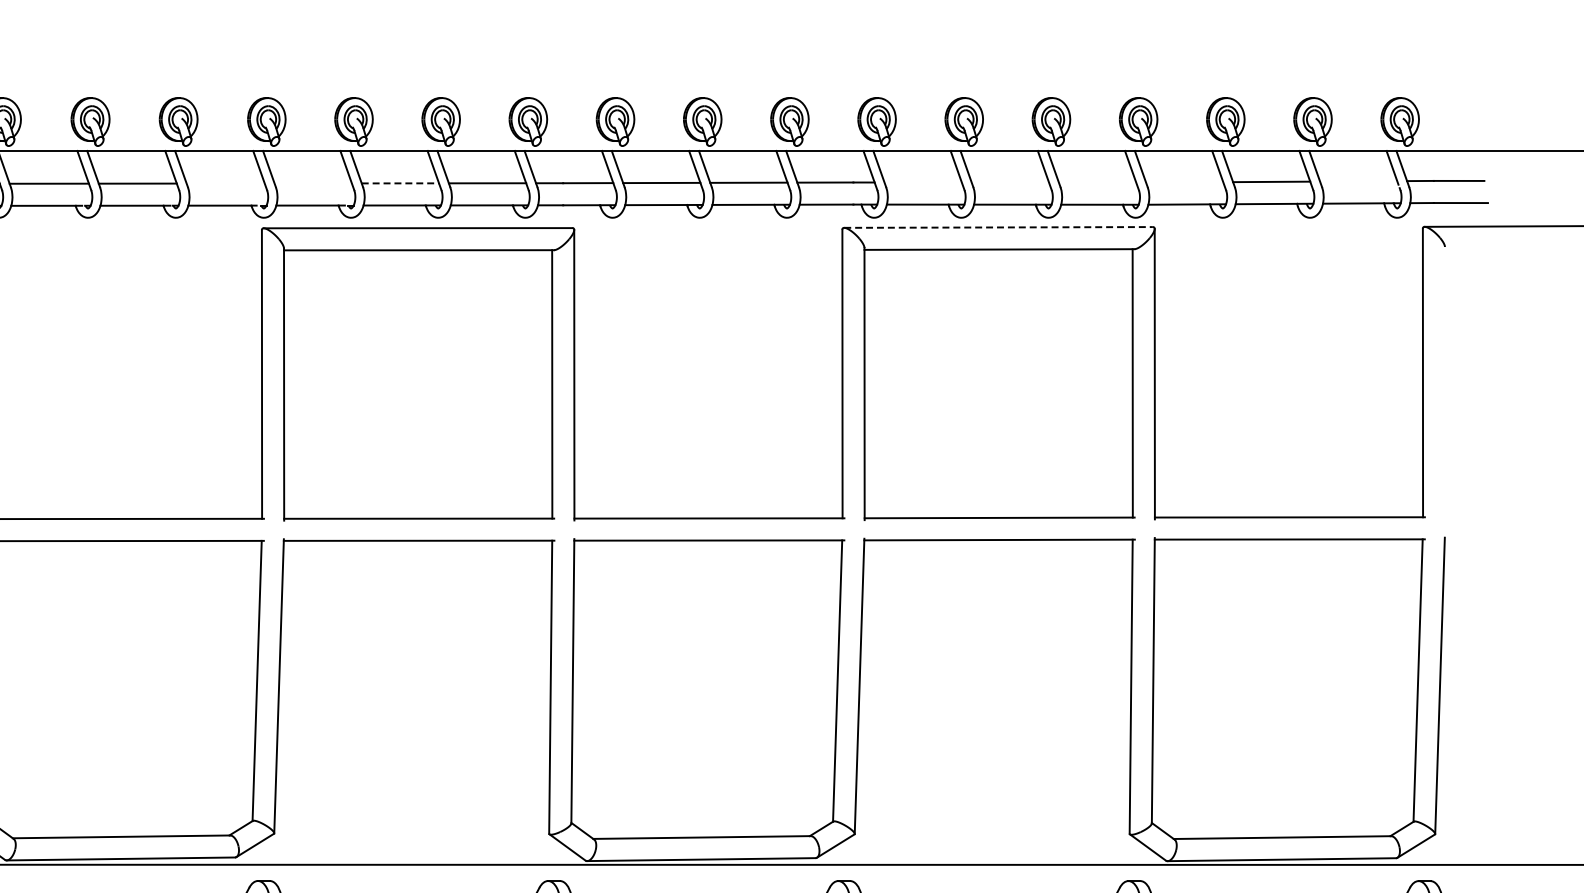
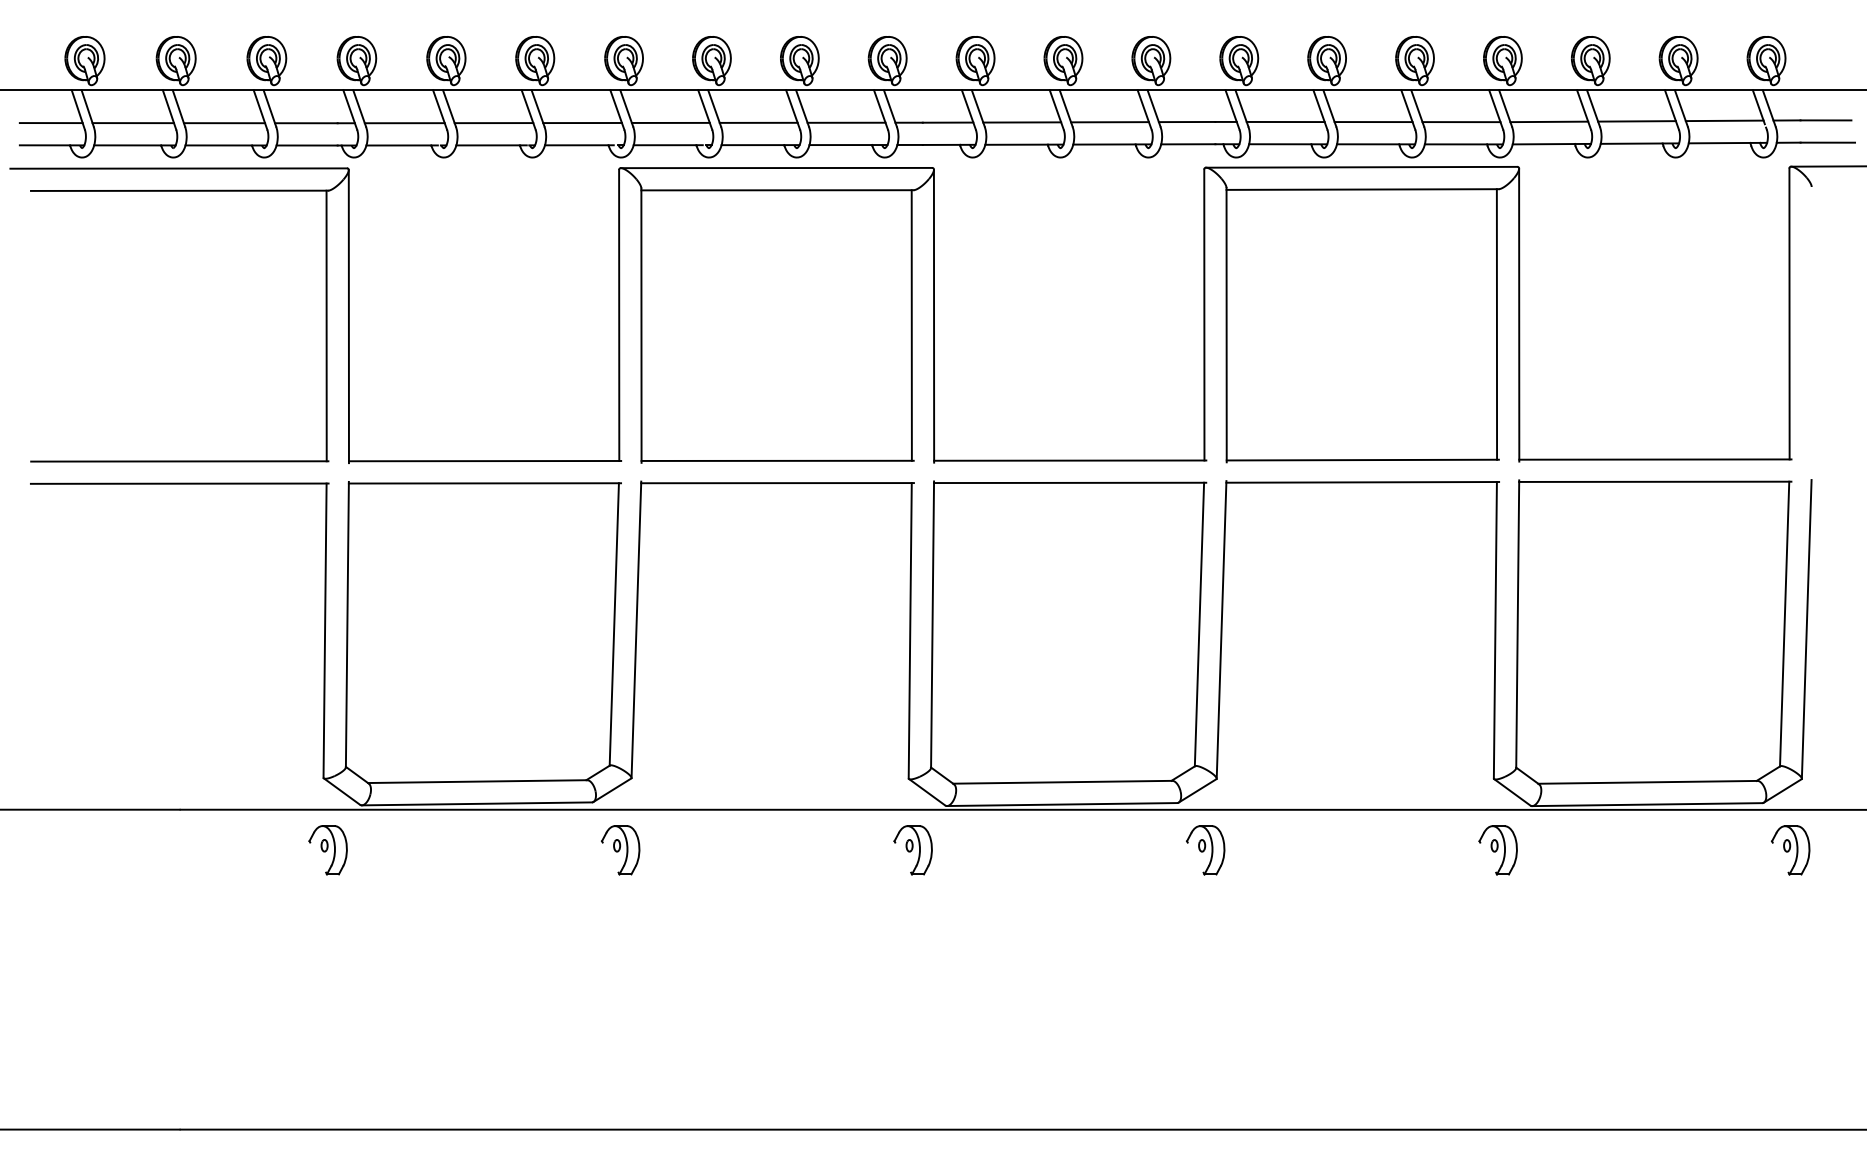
line: (1358, 181) -> (1724, 120), added
line: (922, 182) -> (1285, 121), added
line: (1184, 182) -> (1549, 121), added
line: (312, 183) -> (670, 122), added
line: (400, 183) -> (758, 122), dashed -> solid
line: (1010, 183) -> (1373, 122), added
line: (1097, 183) -> (1461, 122), added
line: (225, 184) -> (582, 123), added
line: (998, 227) -> (1361, 167), dashed -> solid

